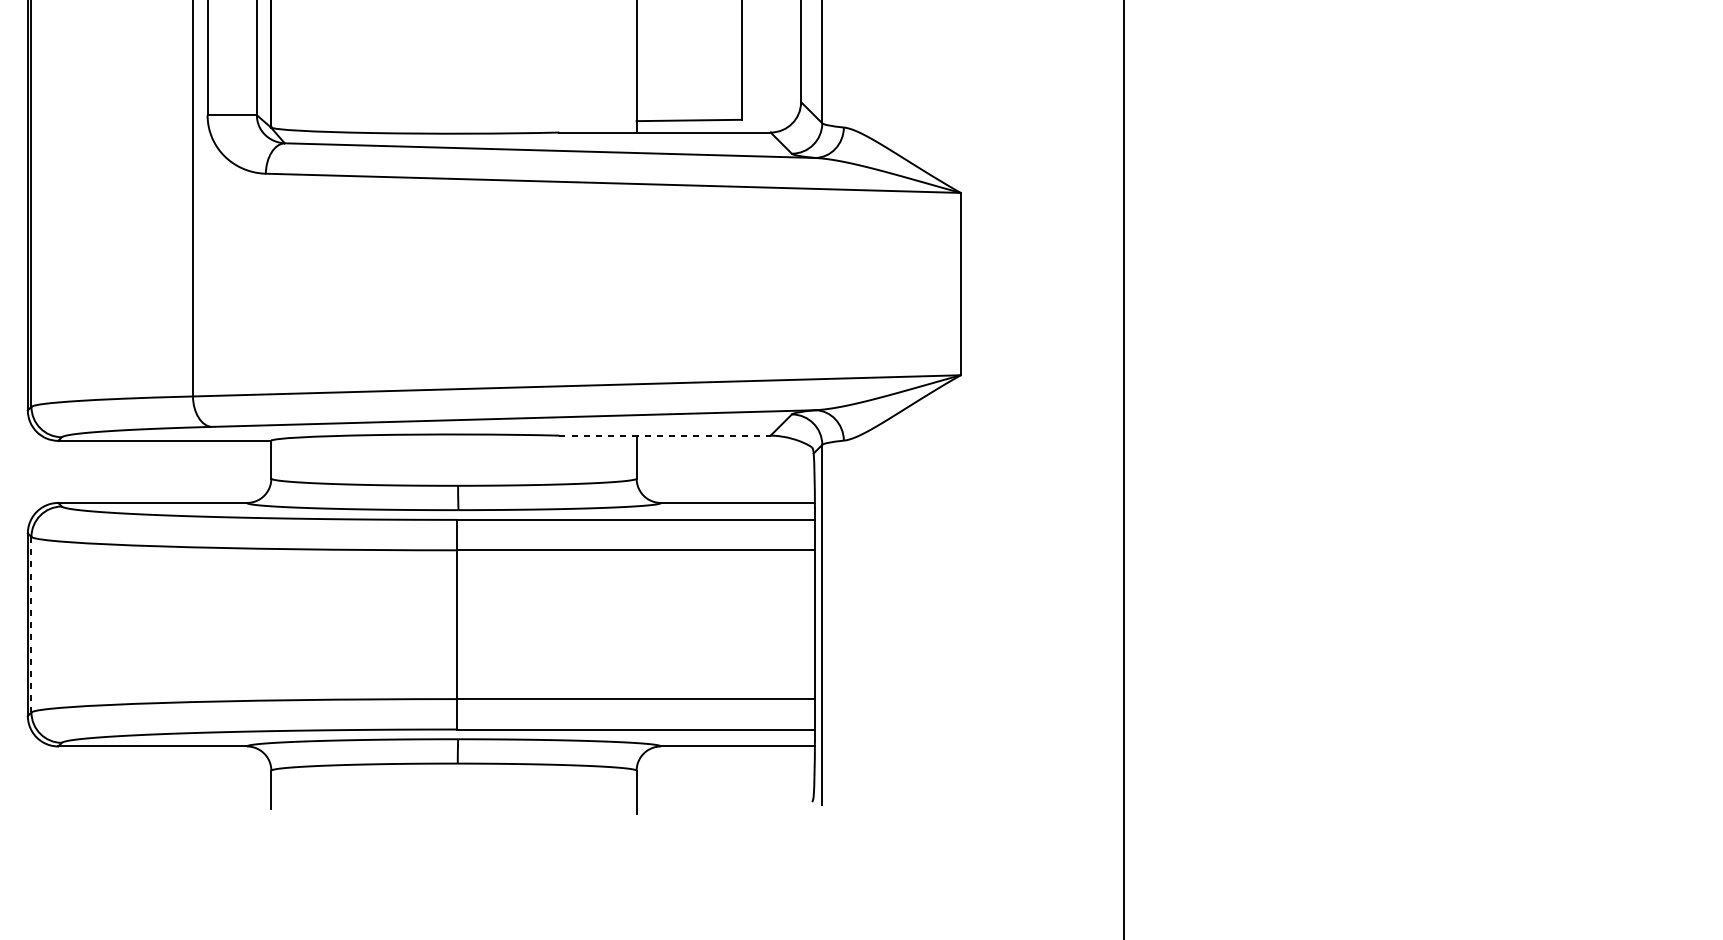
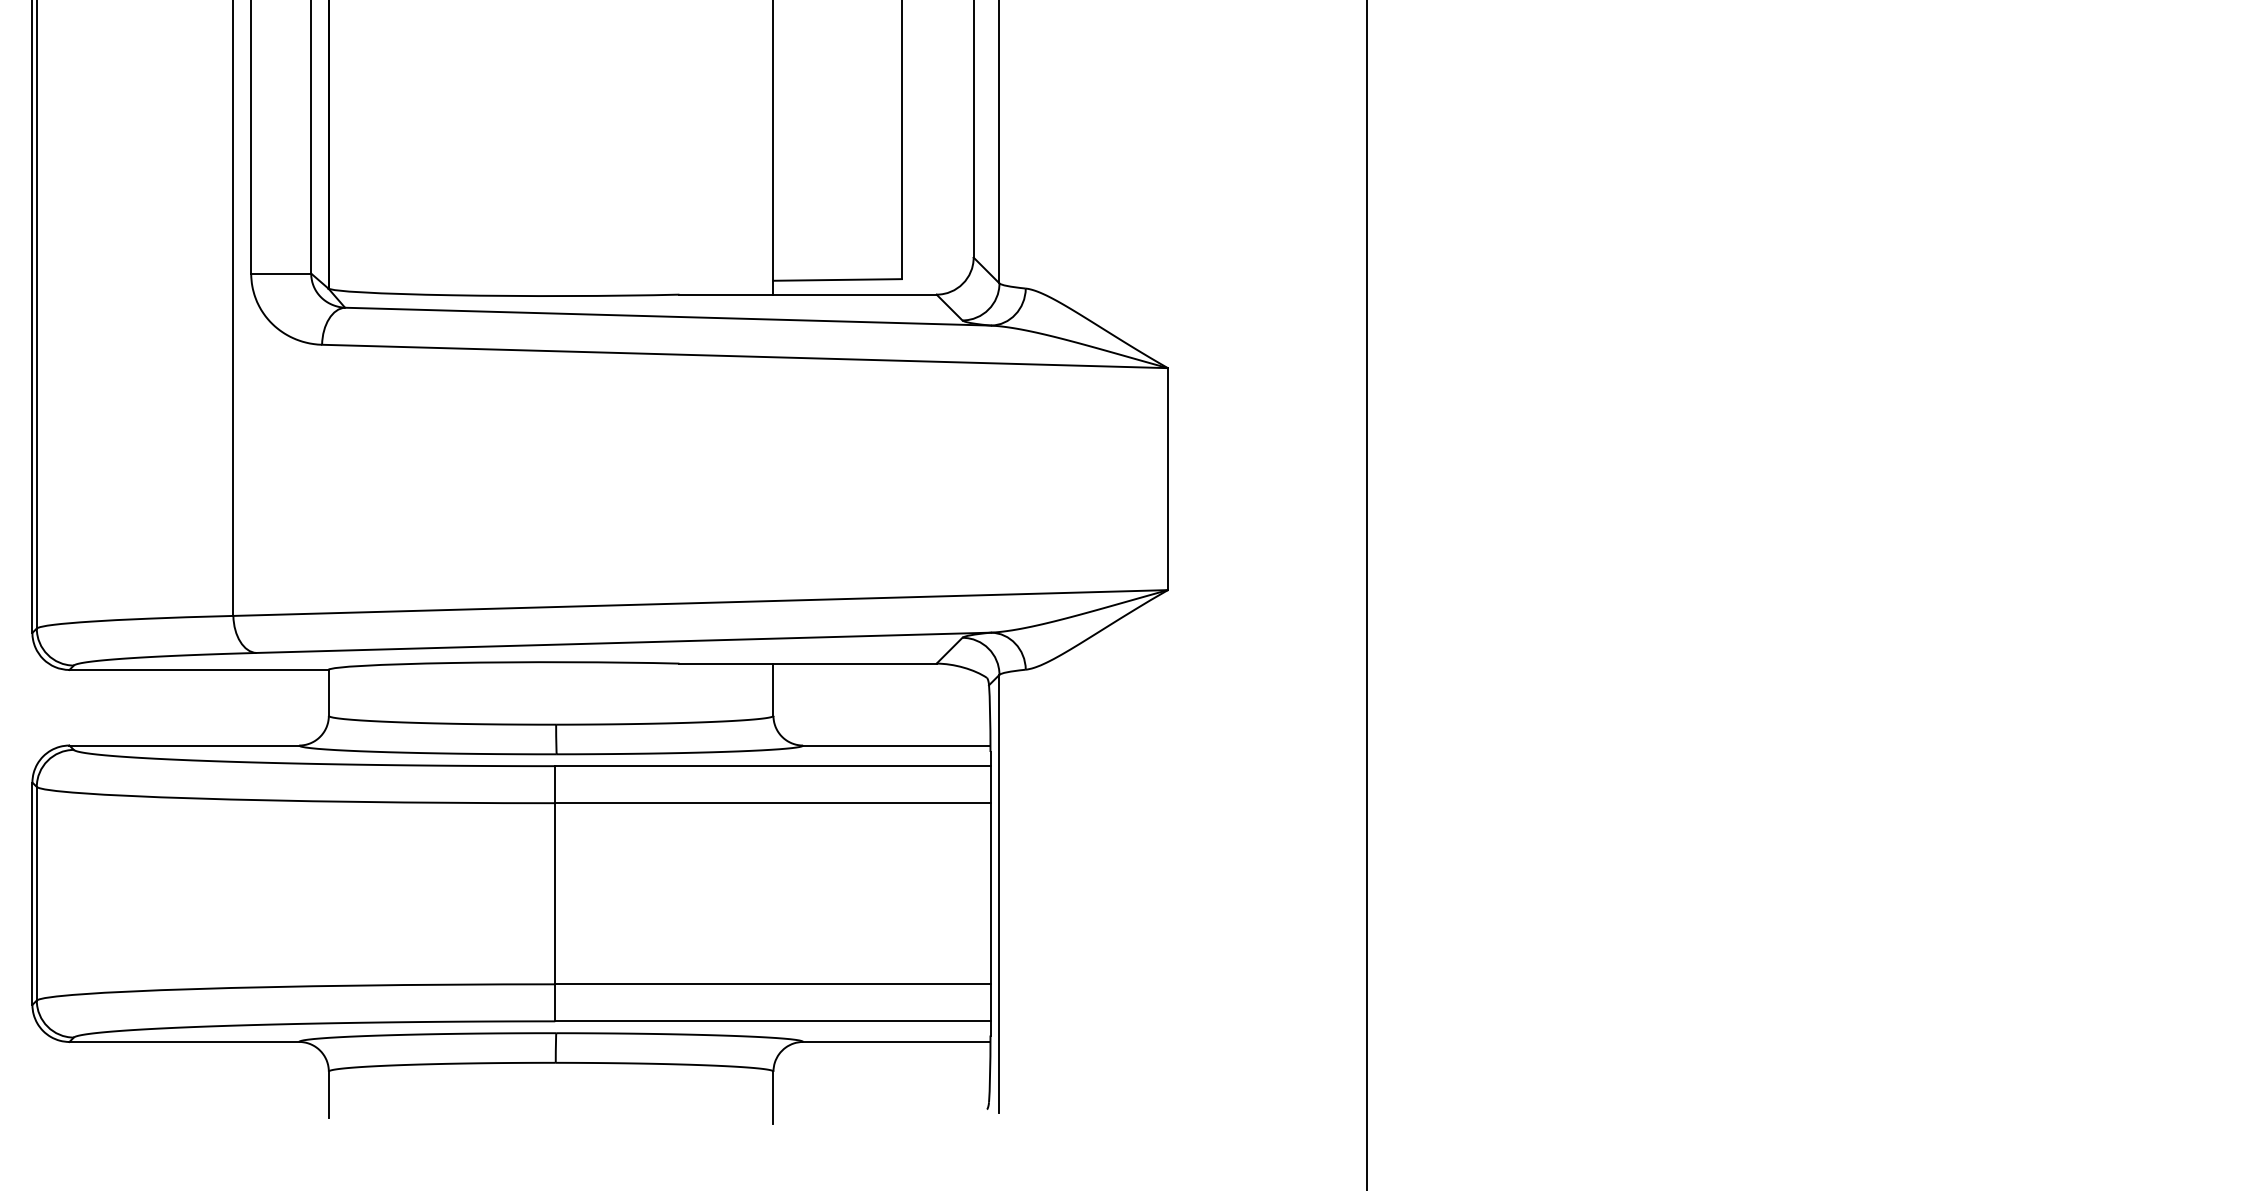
line: (665, 435) -> (808, 663), dashed -> solid
line: (31, 624) -> (36, 893), dashed -> solid

